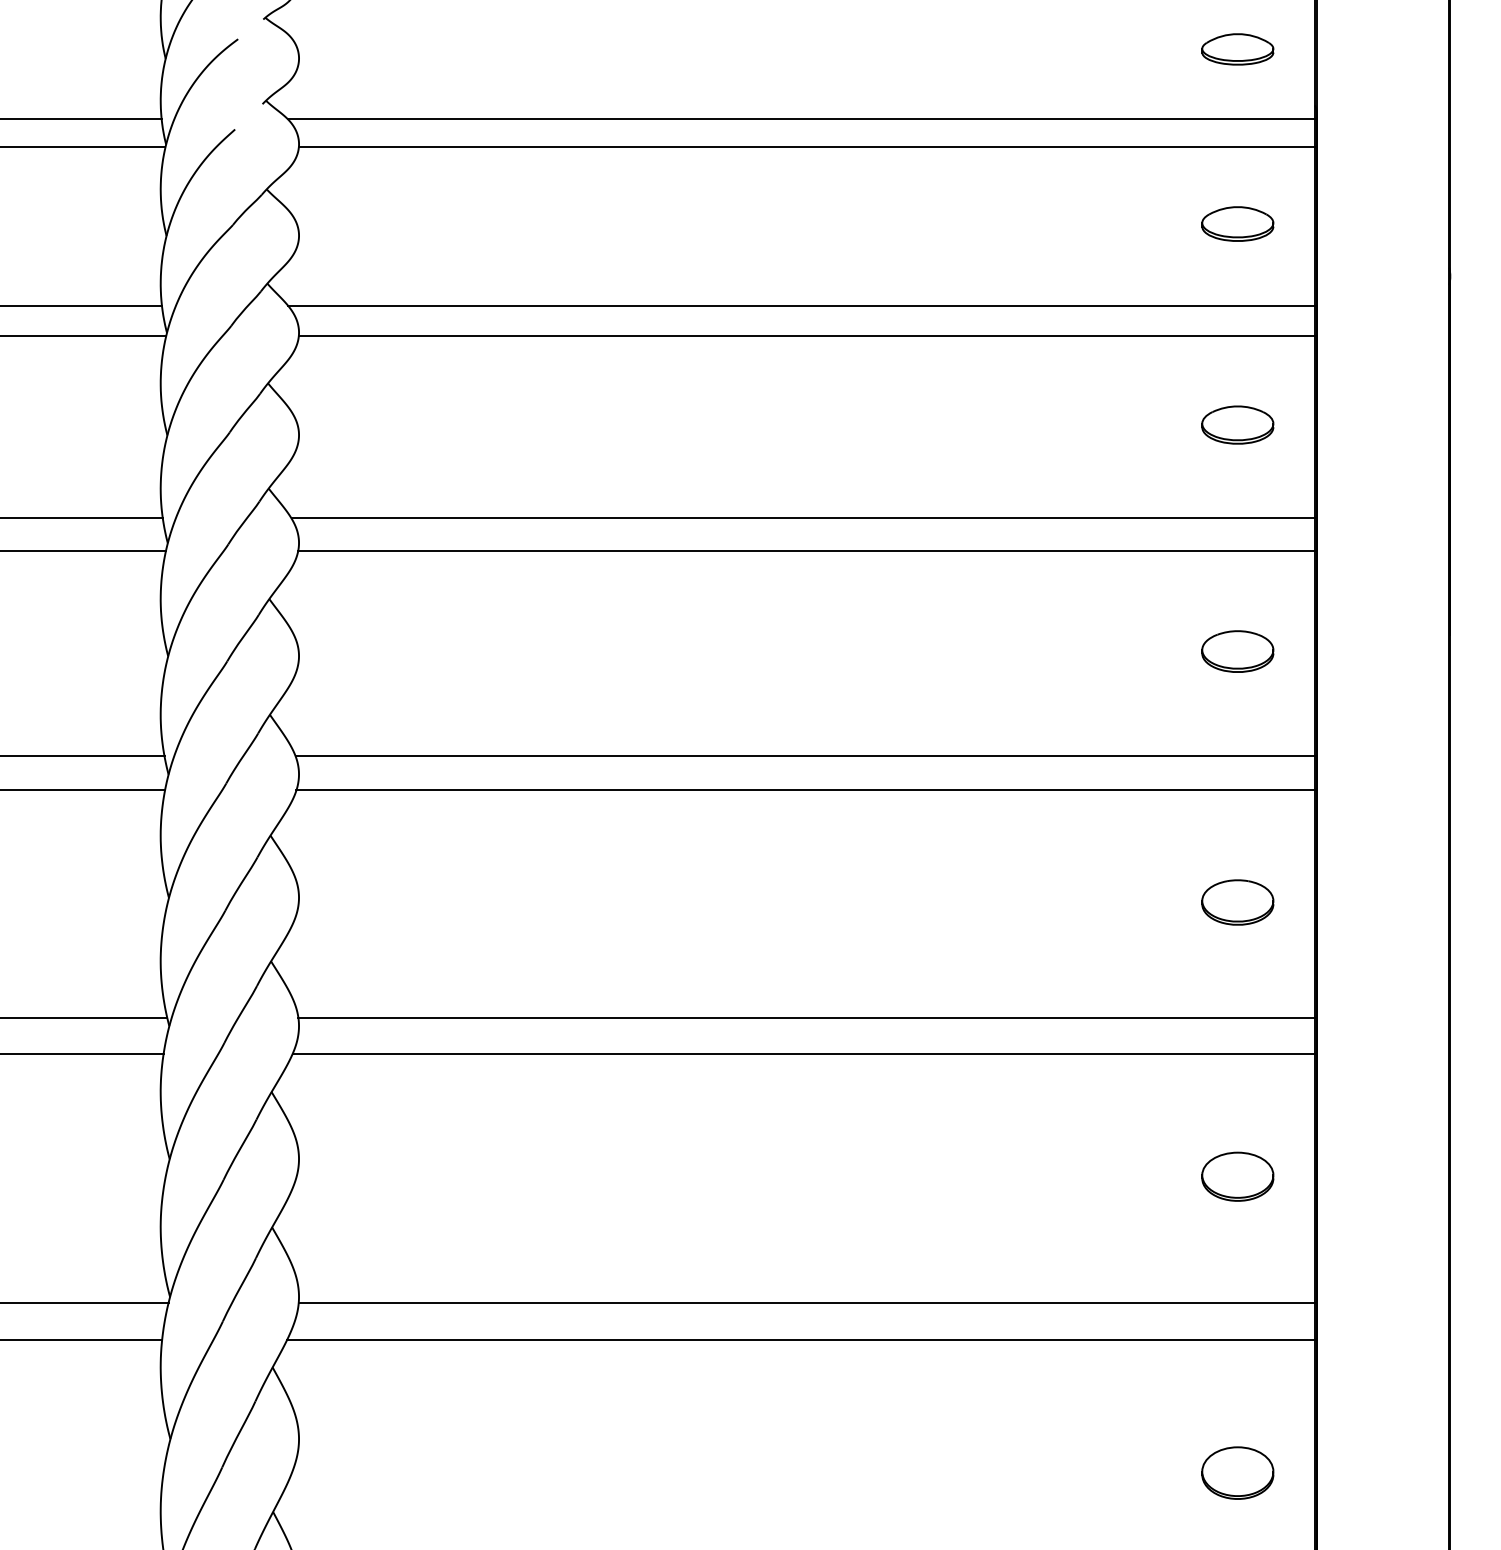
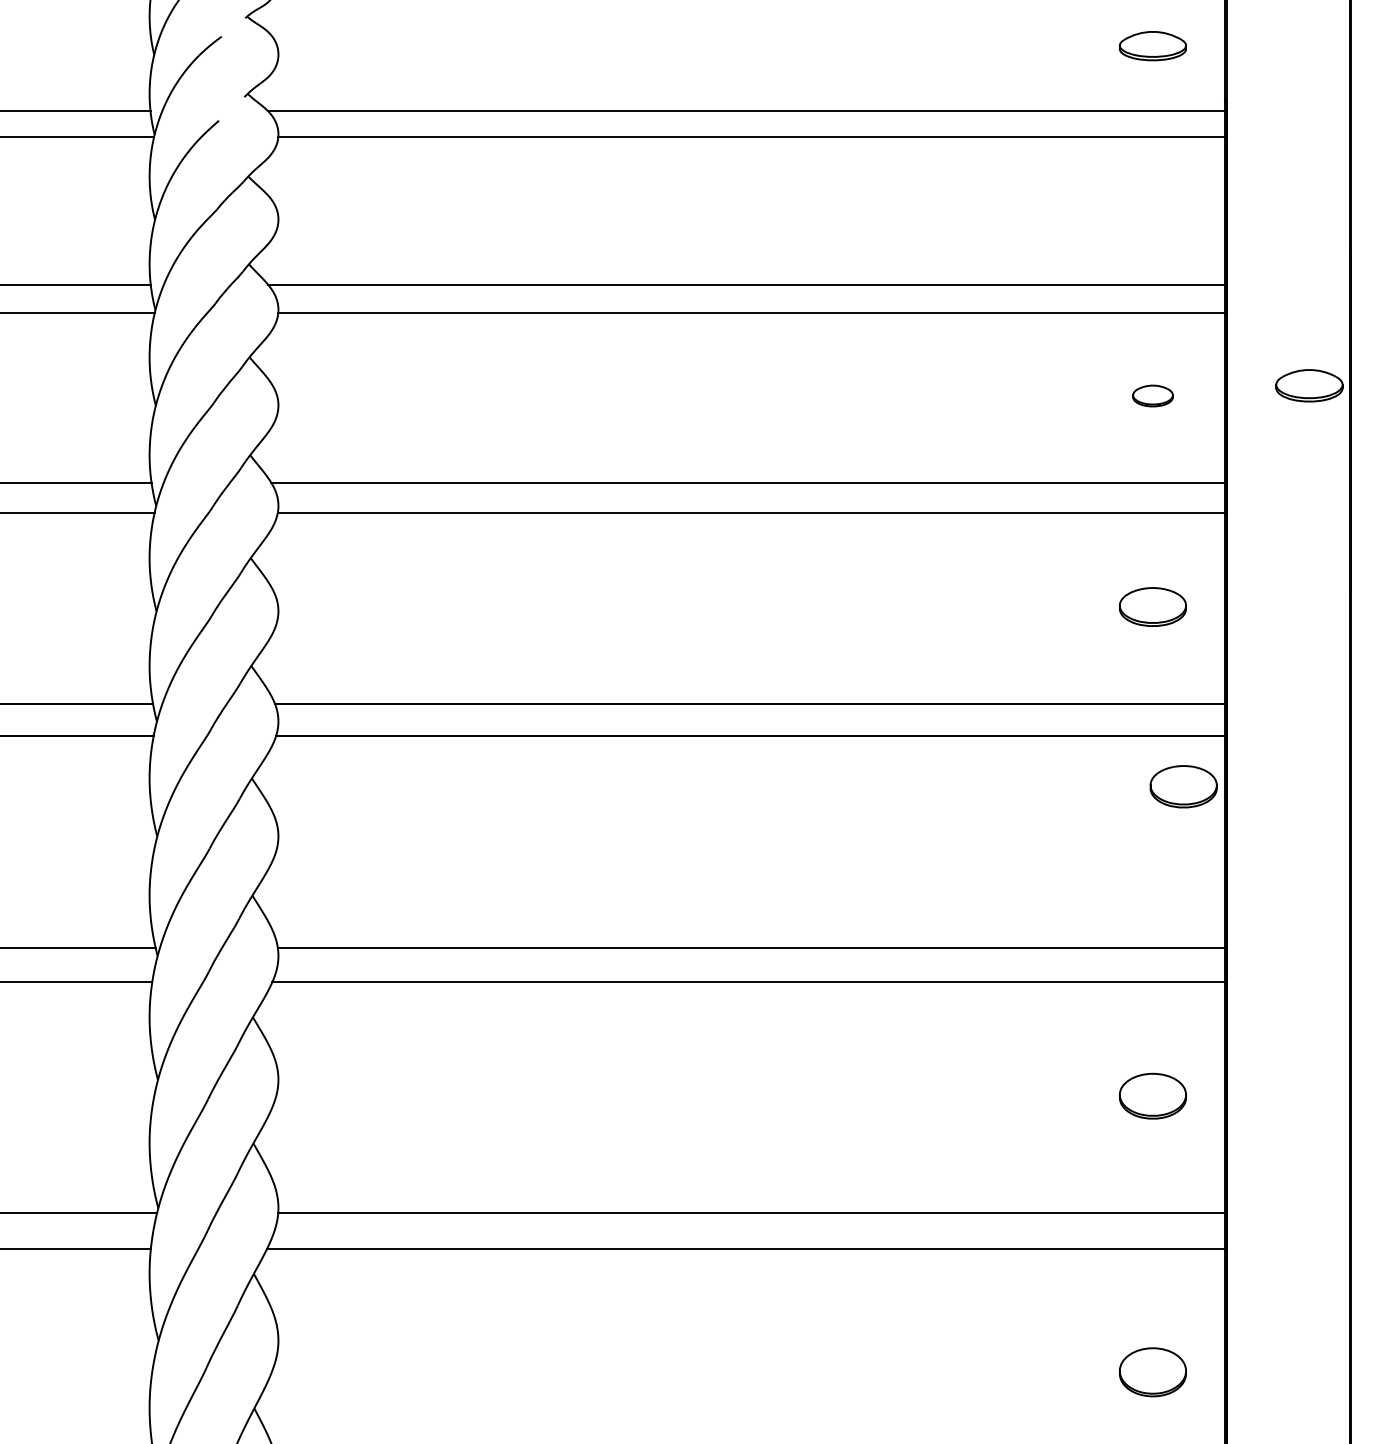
part: (1237, 223) -> (1309, 385), moved
part: (1237, 424) -> (1152, 395), size x0.6
part: (1237, 902) -> (1183, 786), moved

